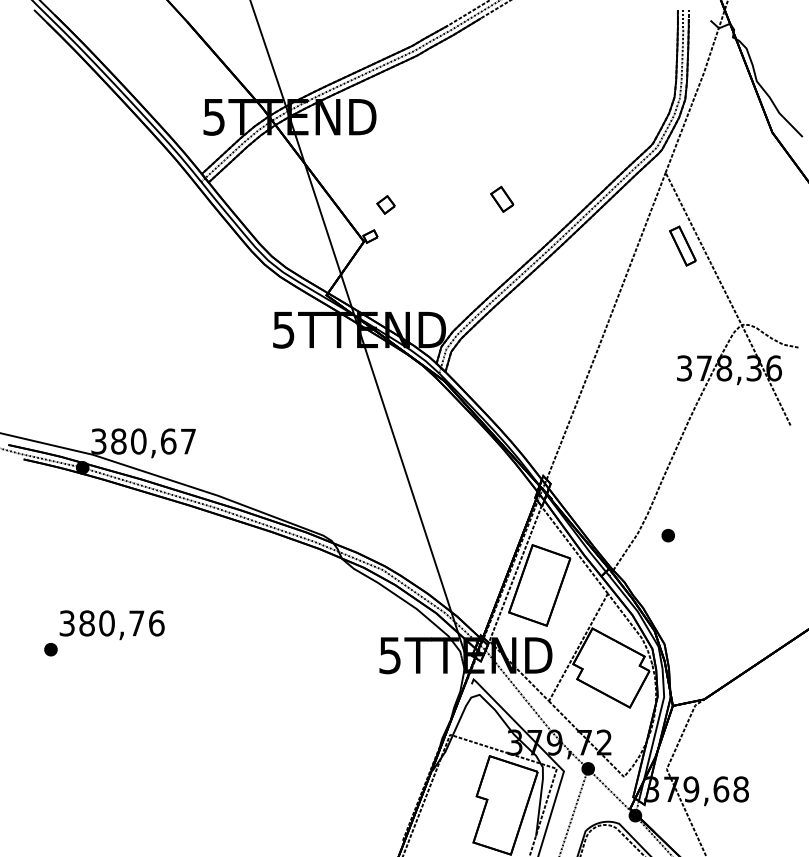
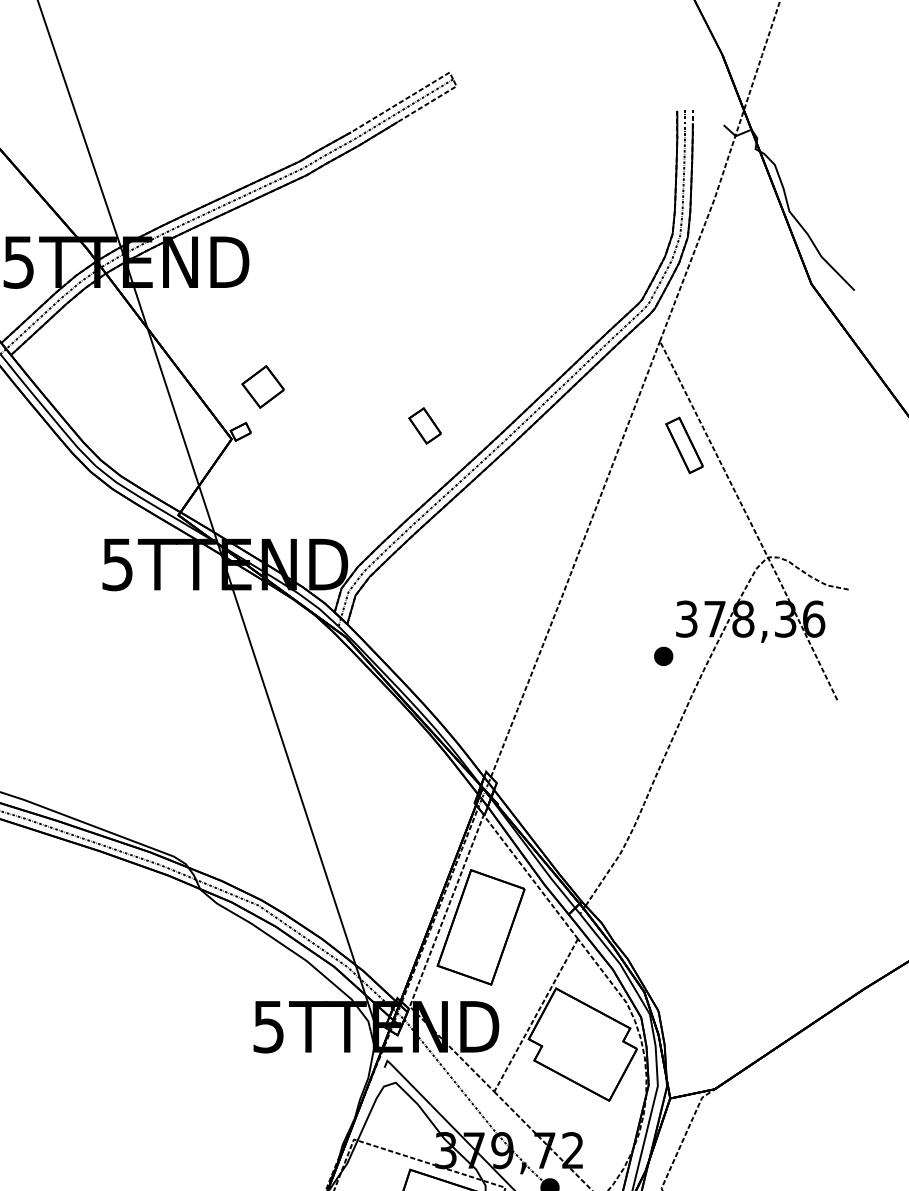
part: (502, 198) -> (425, 424), moved
part: (385, 204) -> (262, 386), size x1.67
part: (667, 535) -> (662, 656), moved

